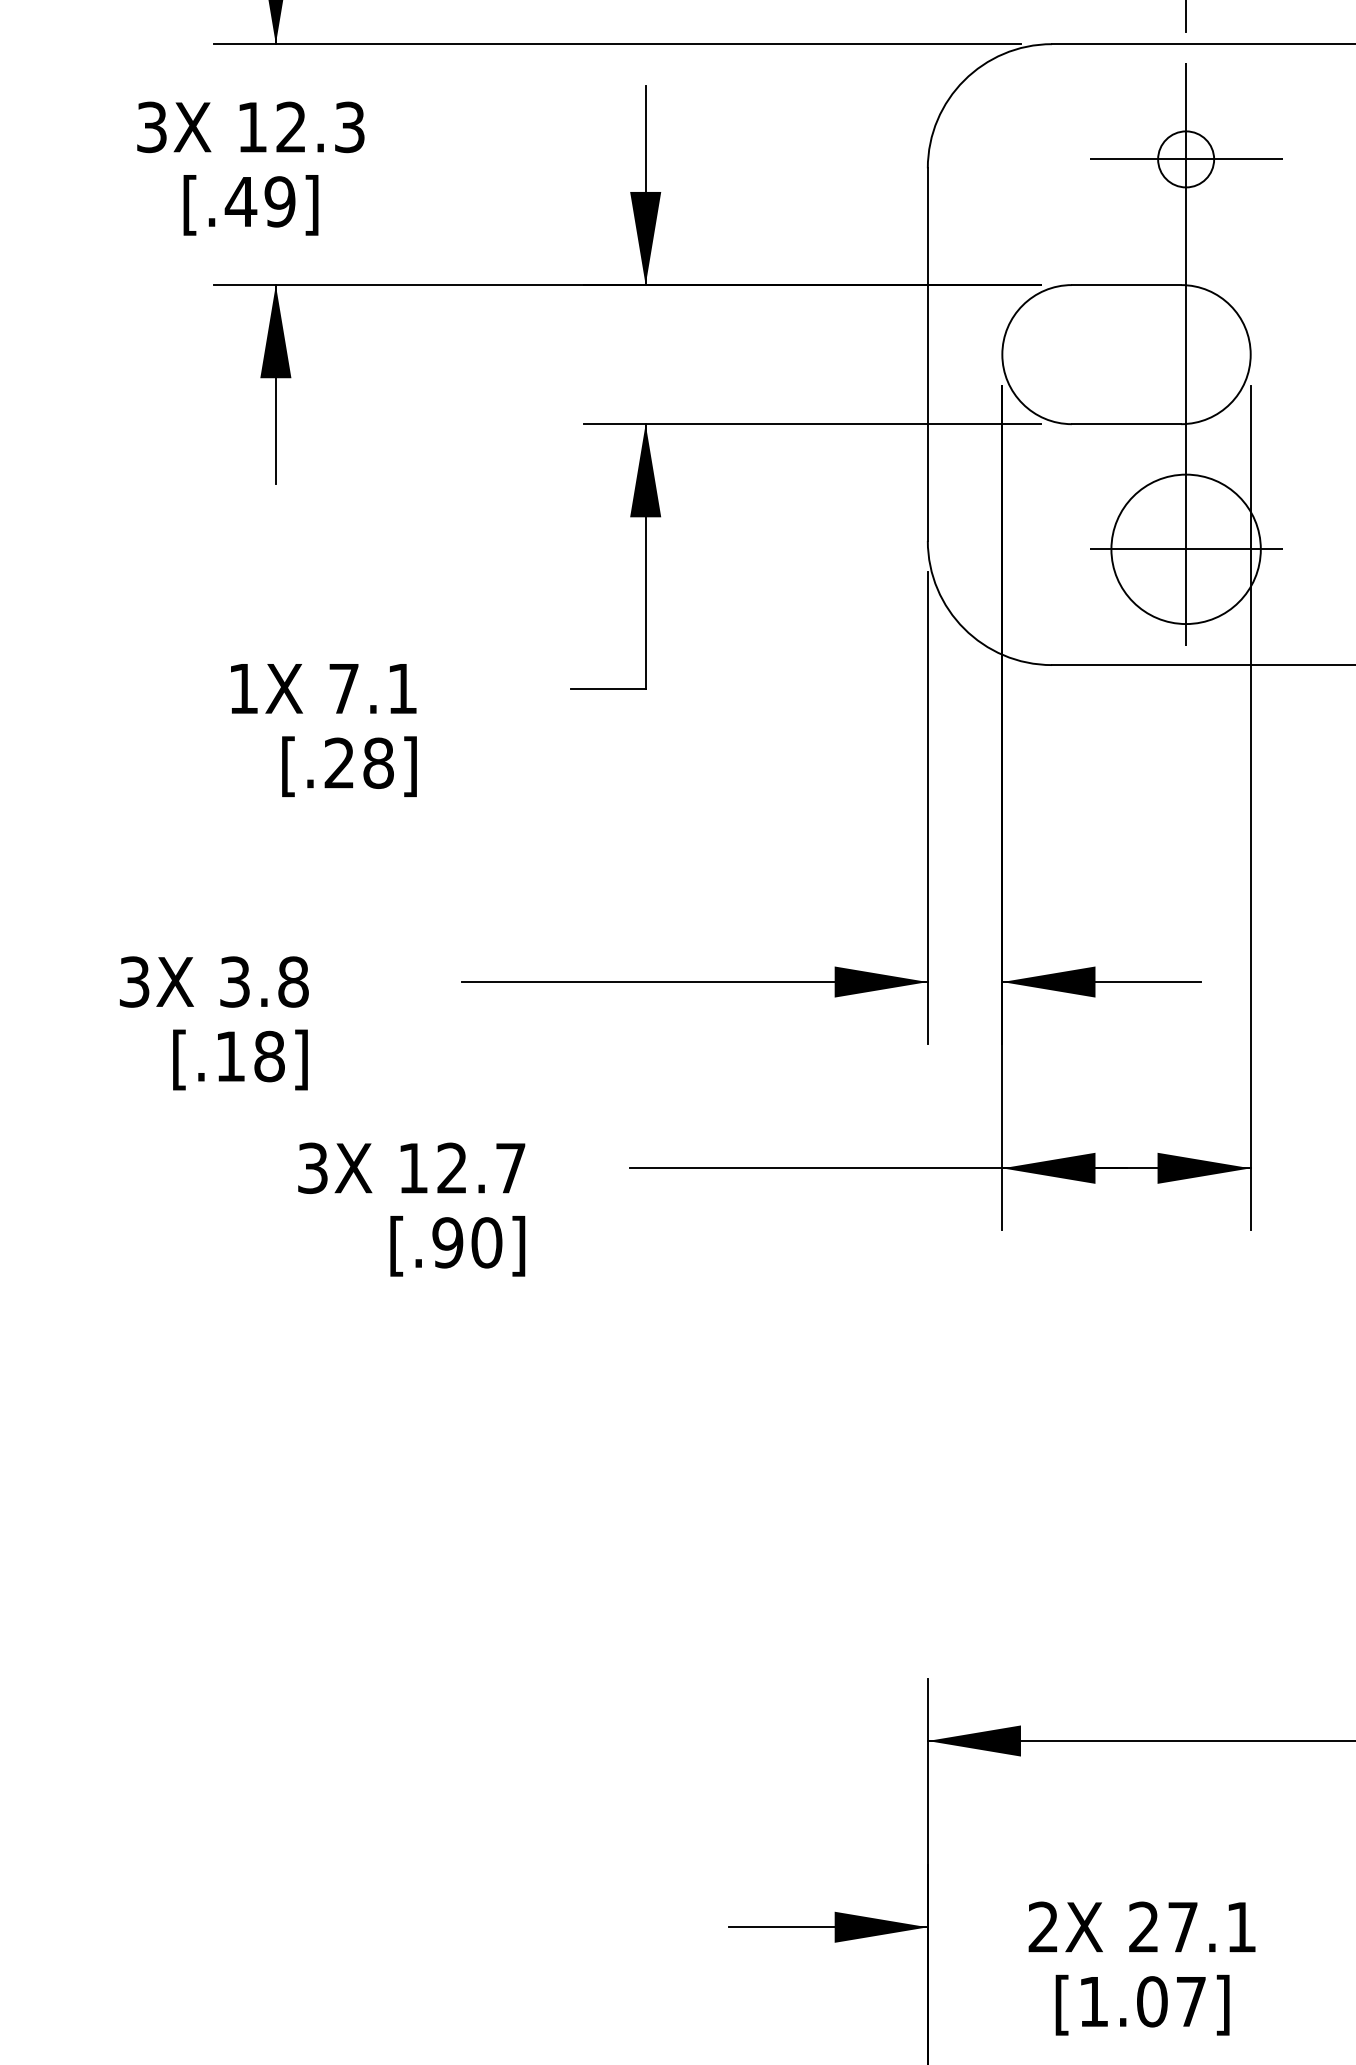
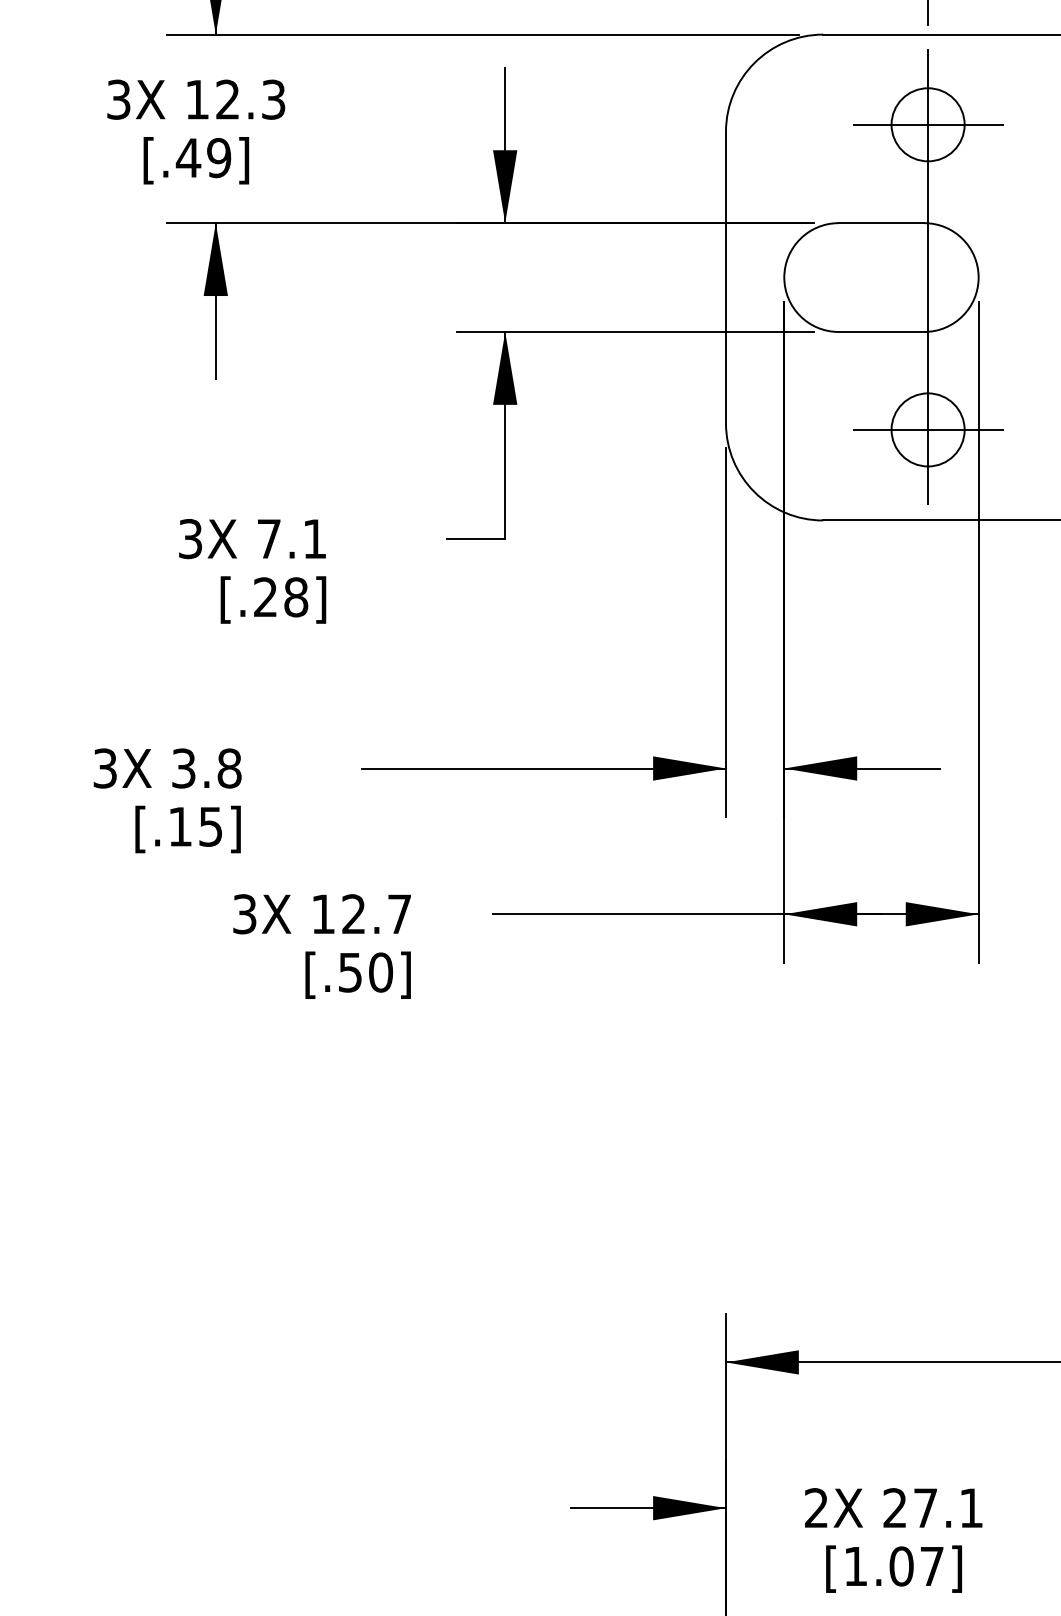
circle: (1185, 159) -> (927, 124), size x1.67
circle: (1185, 549) -> (927, 430), size x0.62
text: (243, 688) -> (190, 538), 1X -> 3X
text: (269, 1056) -> (210, 826), [.18] -> [.15]
text: (447, 1242) -> (350, 972), [.90] -> [.50]

